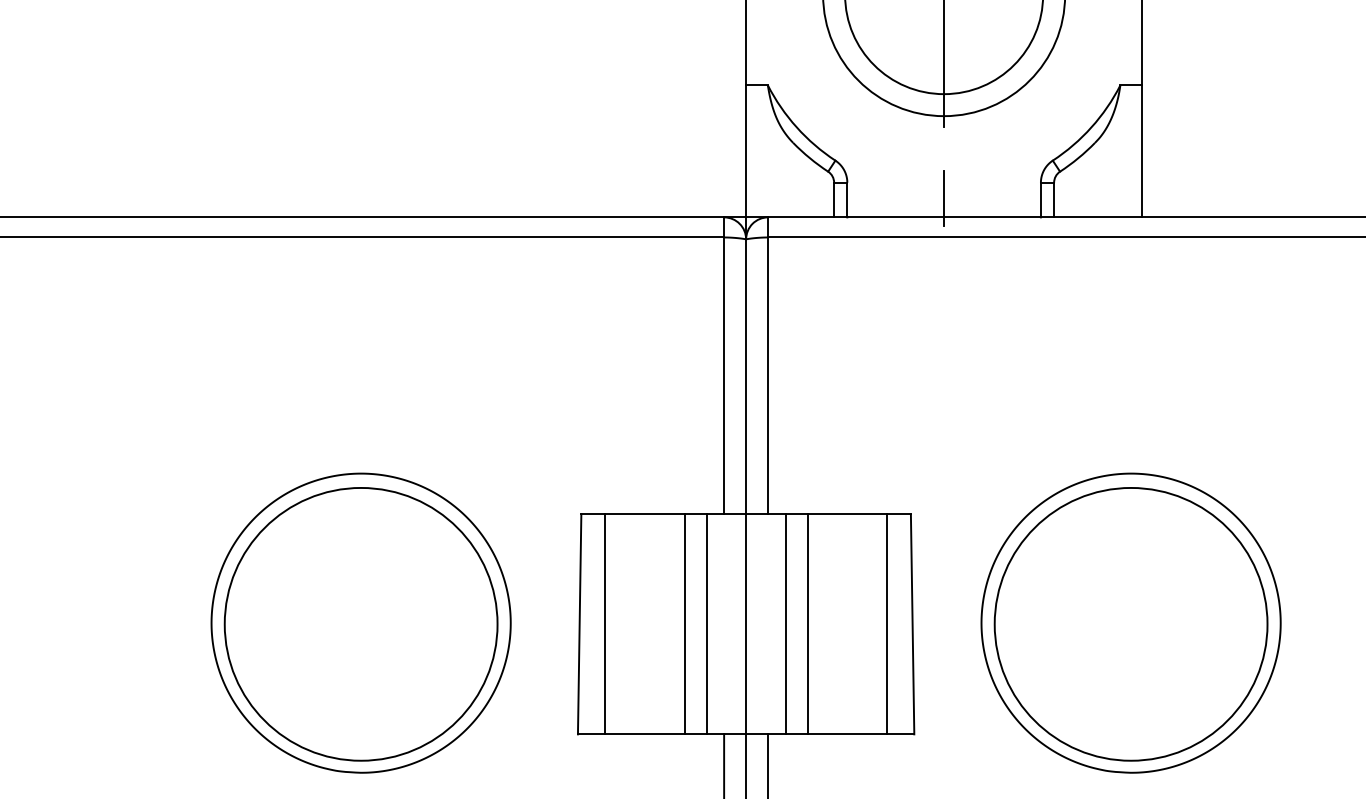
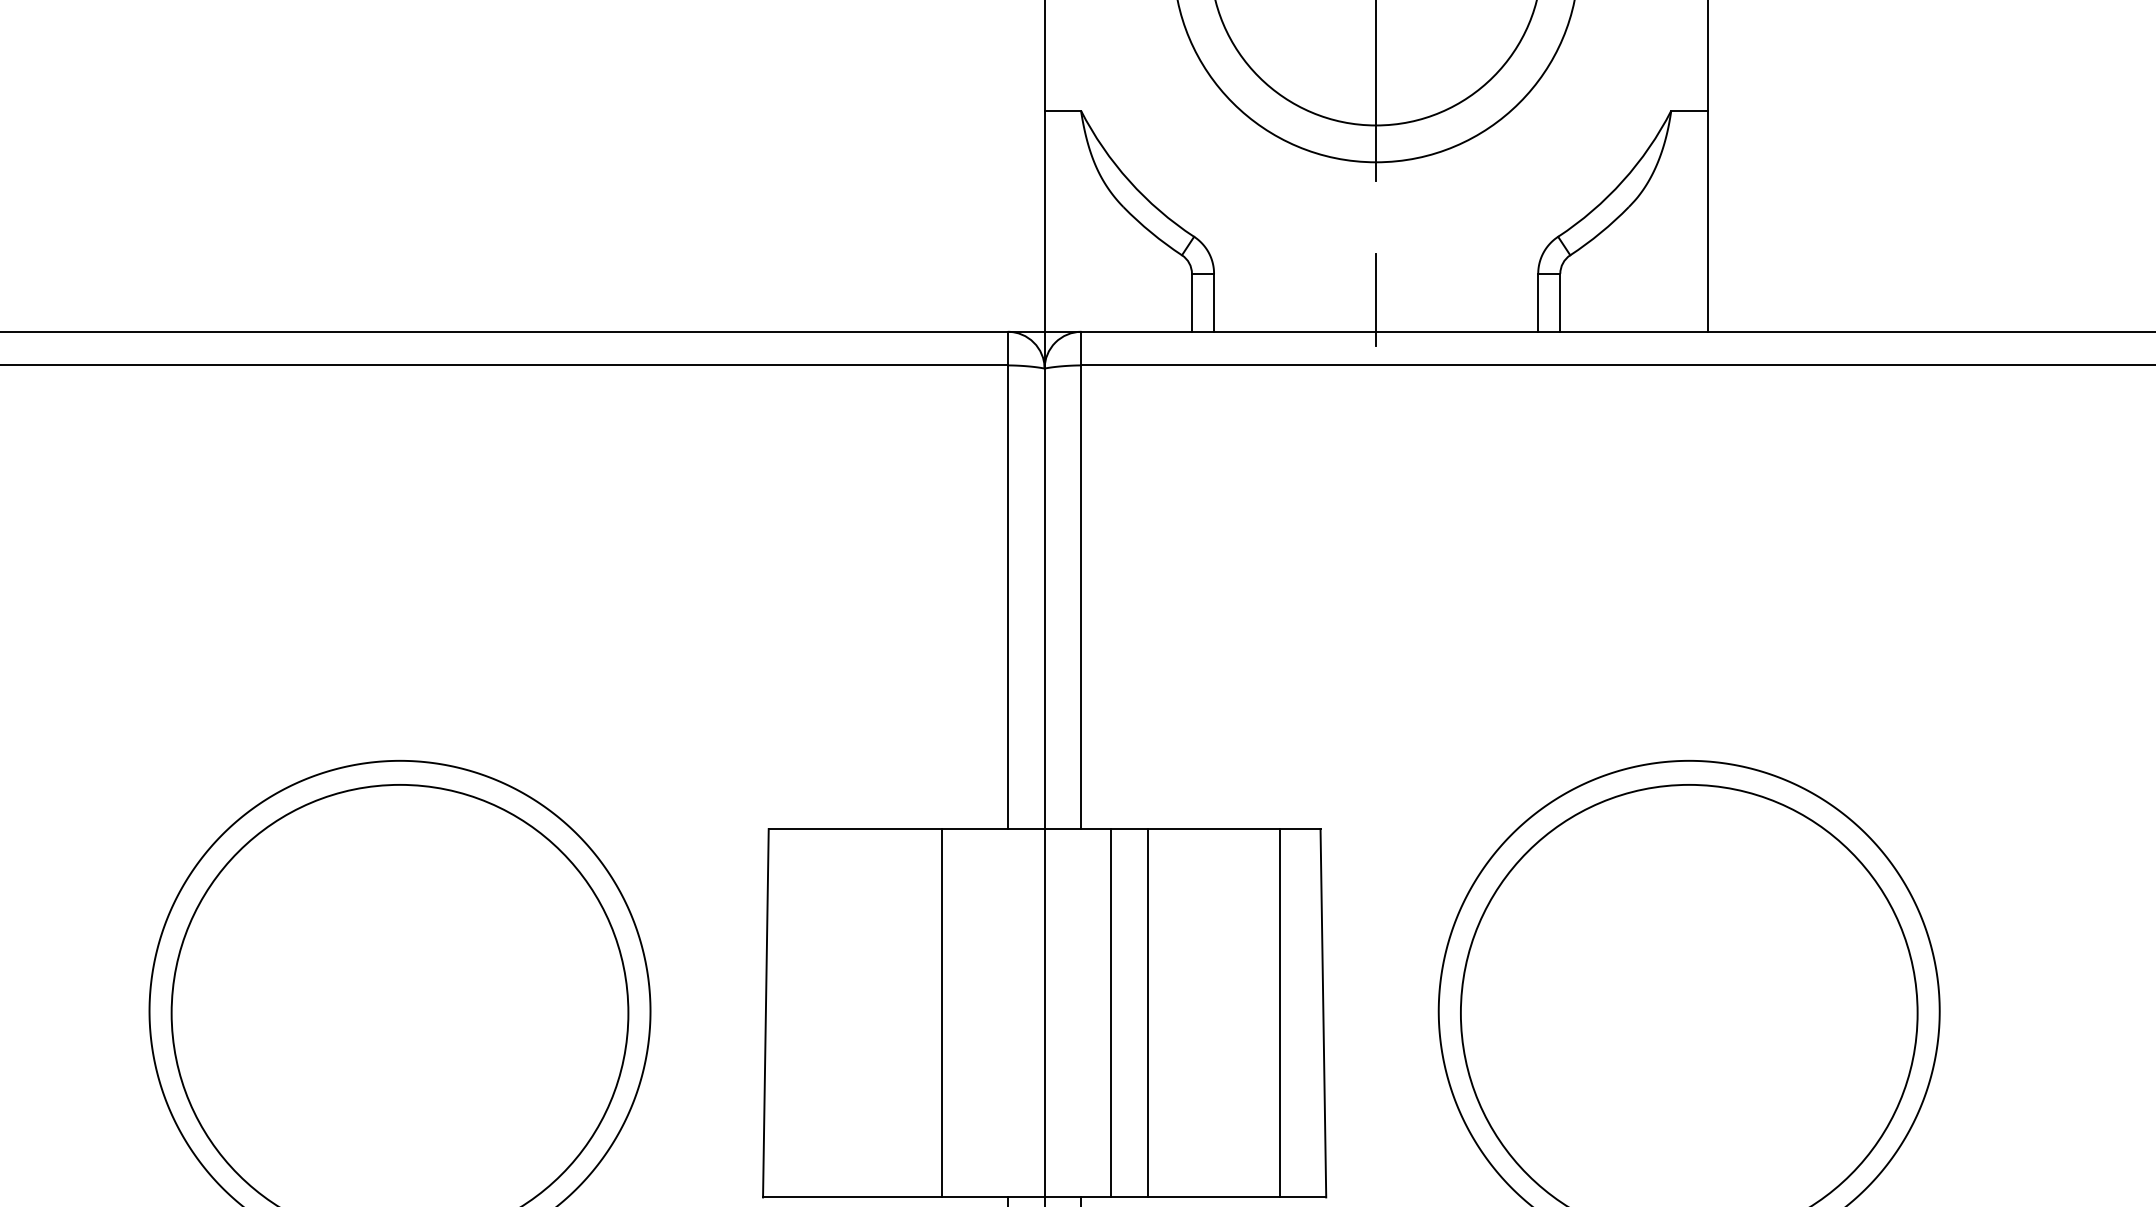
line: (605, 624) -> (809, 1013), removed
line: (706, 624) -> (978, 1013), removed

